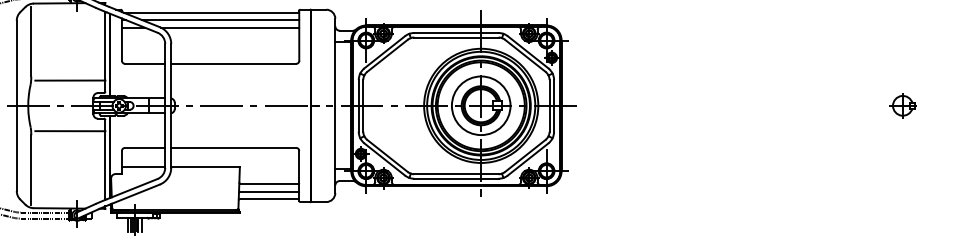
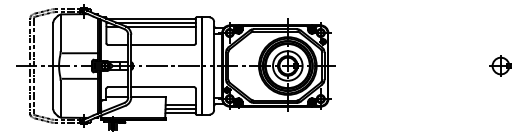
part: (902, 104) -> (500, 65), size x1.67

